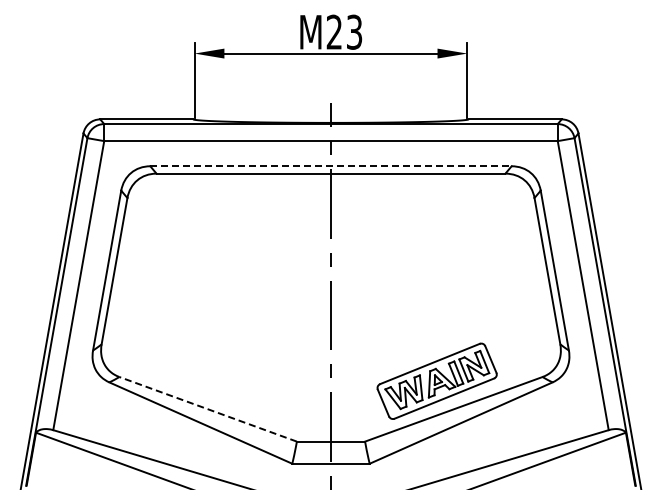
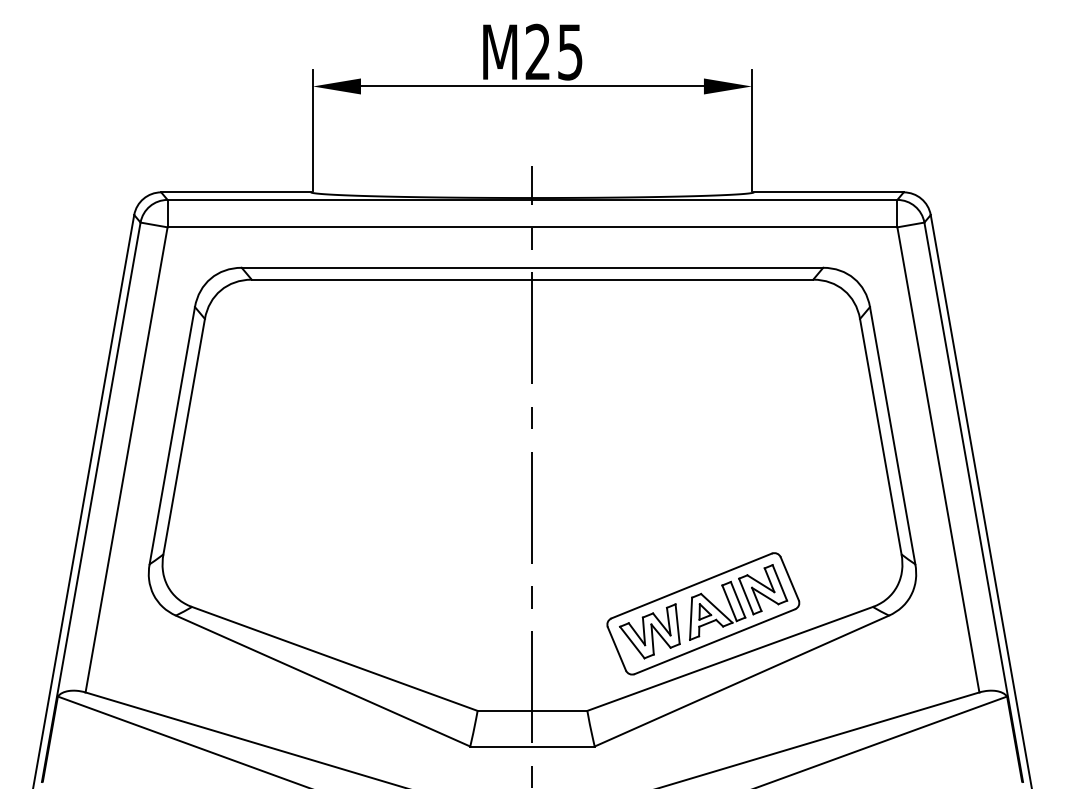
text: (354, 31) -> (570, 50), M23 -> M25
line: (331, 166) -> (533, 268), dashed -> solid
line: (207, 409) -> (333, 659), dashed -> solid

